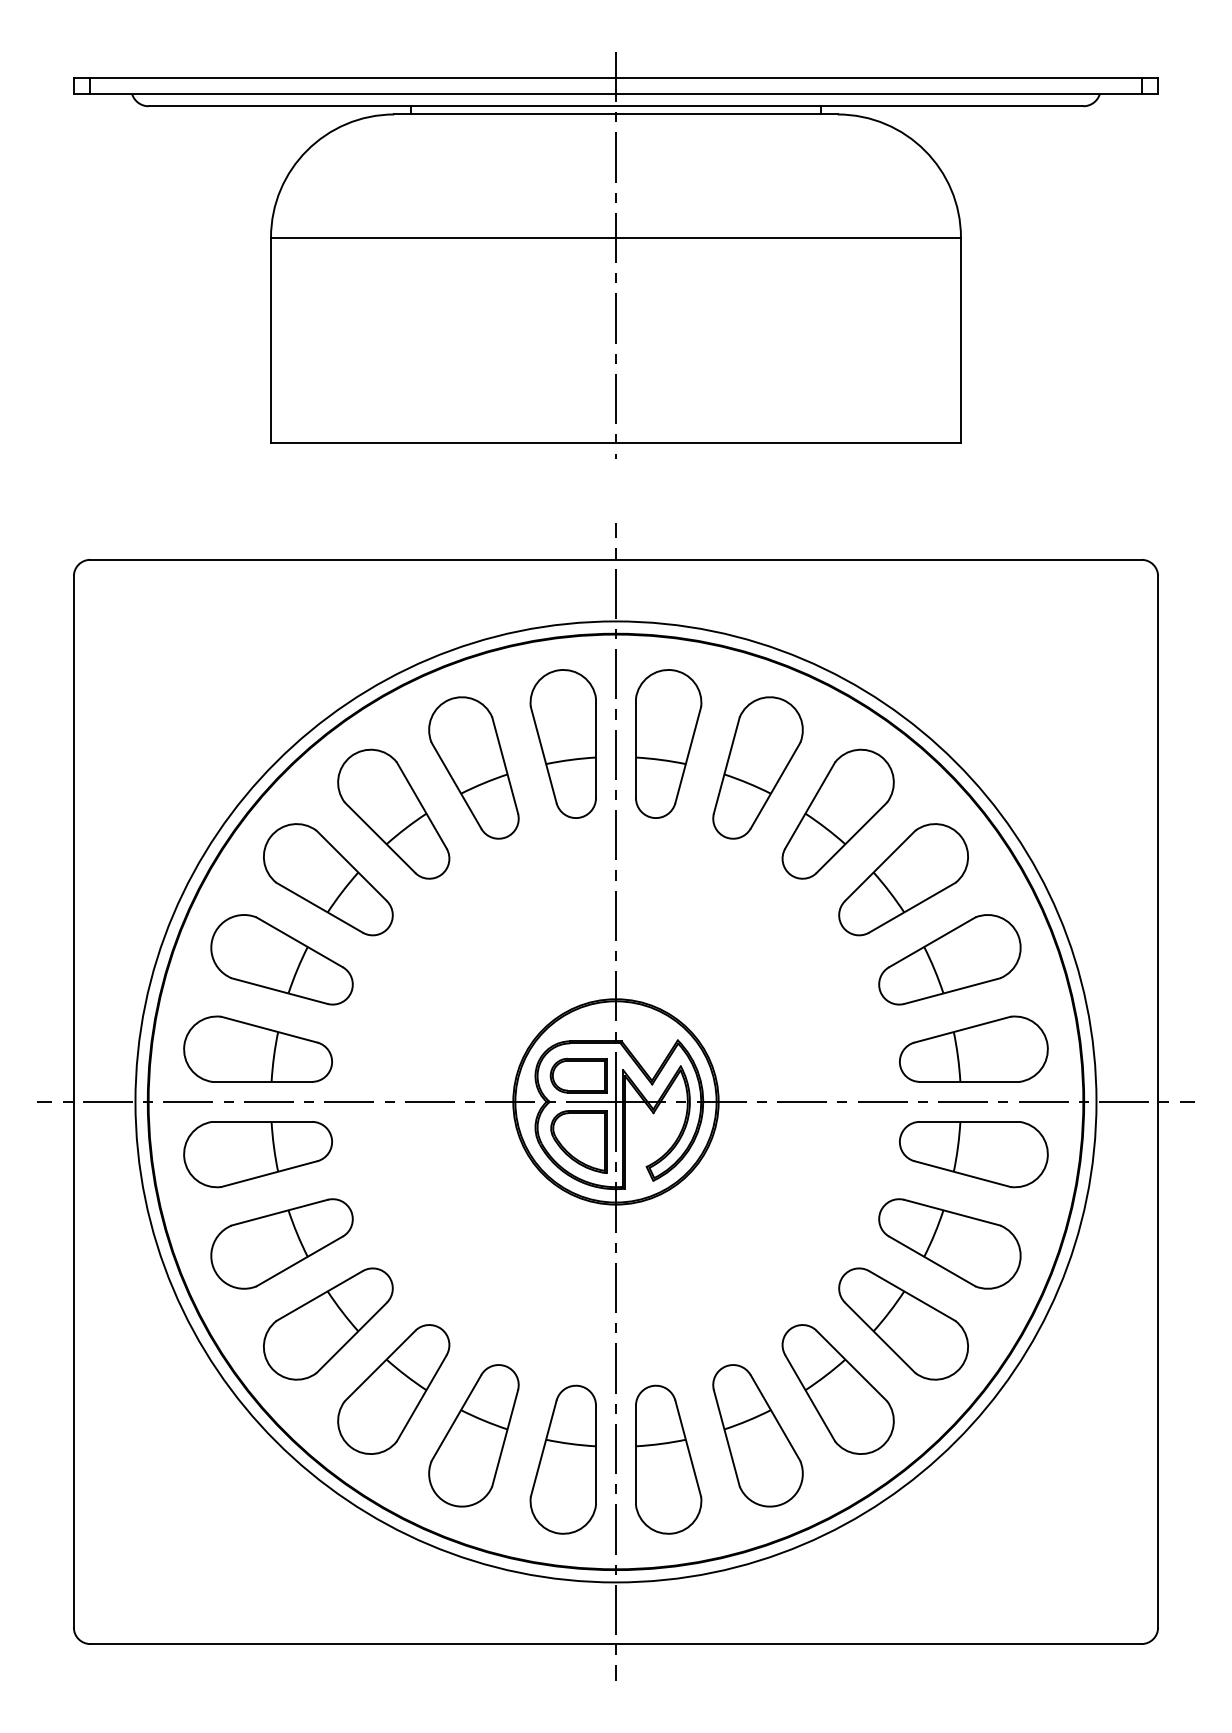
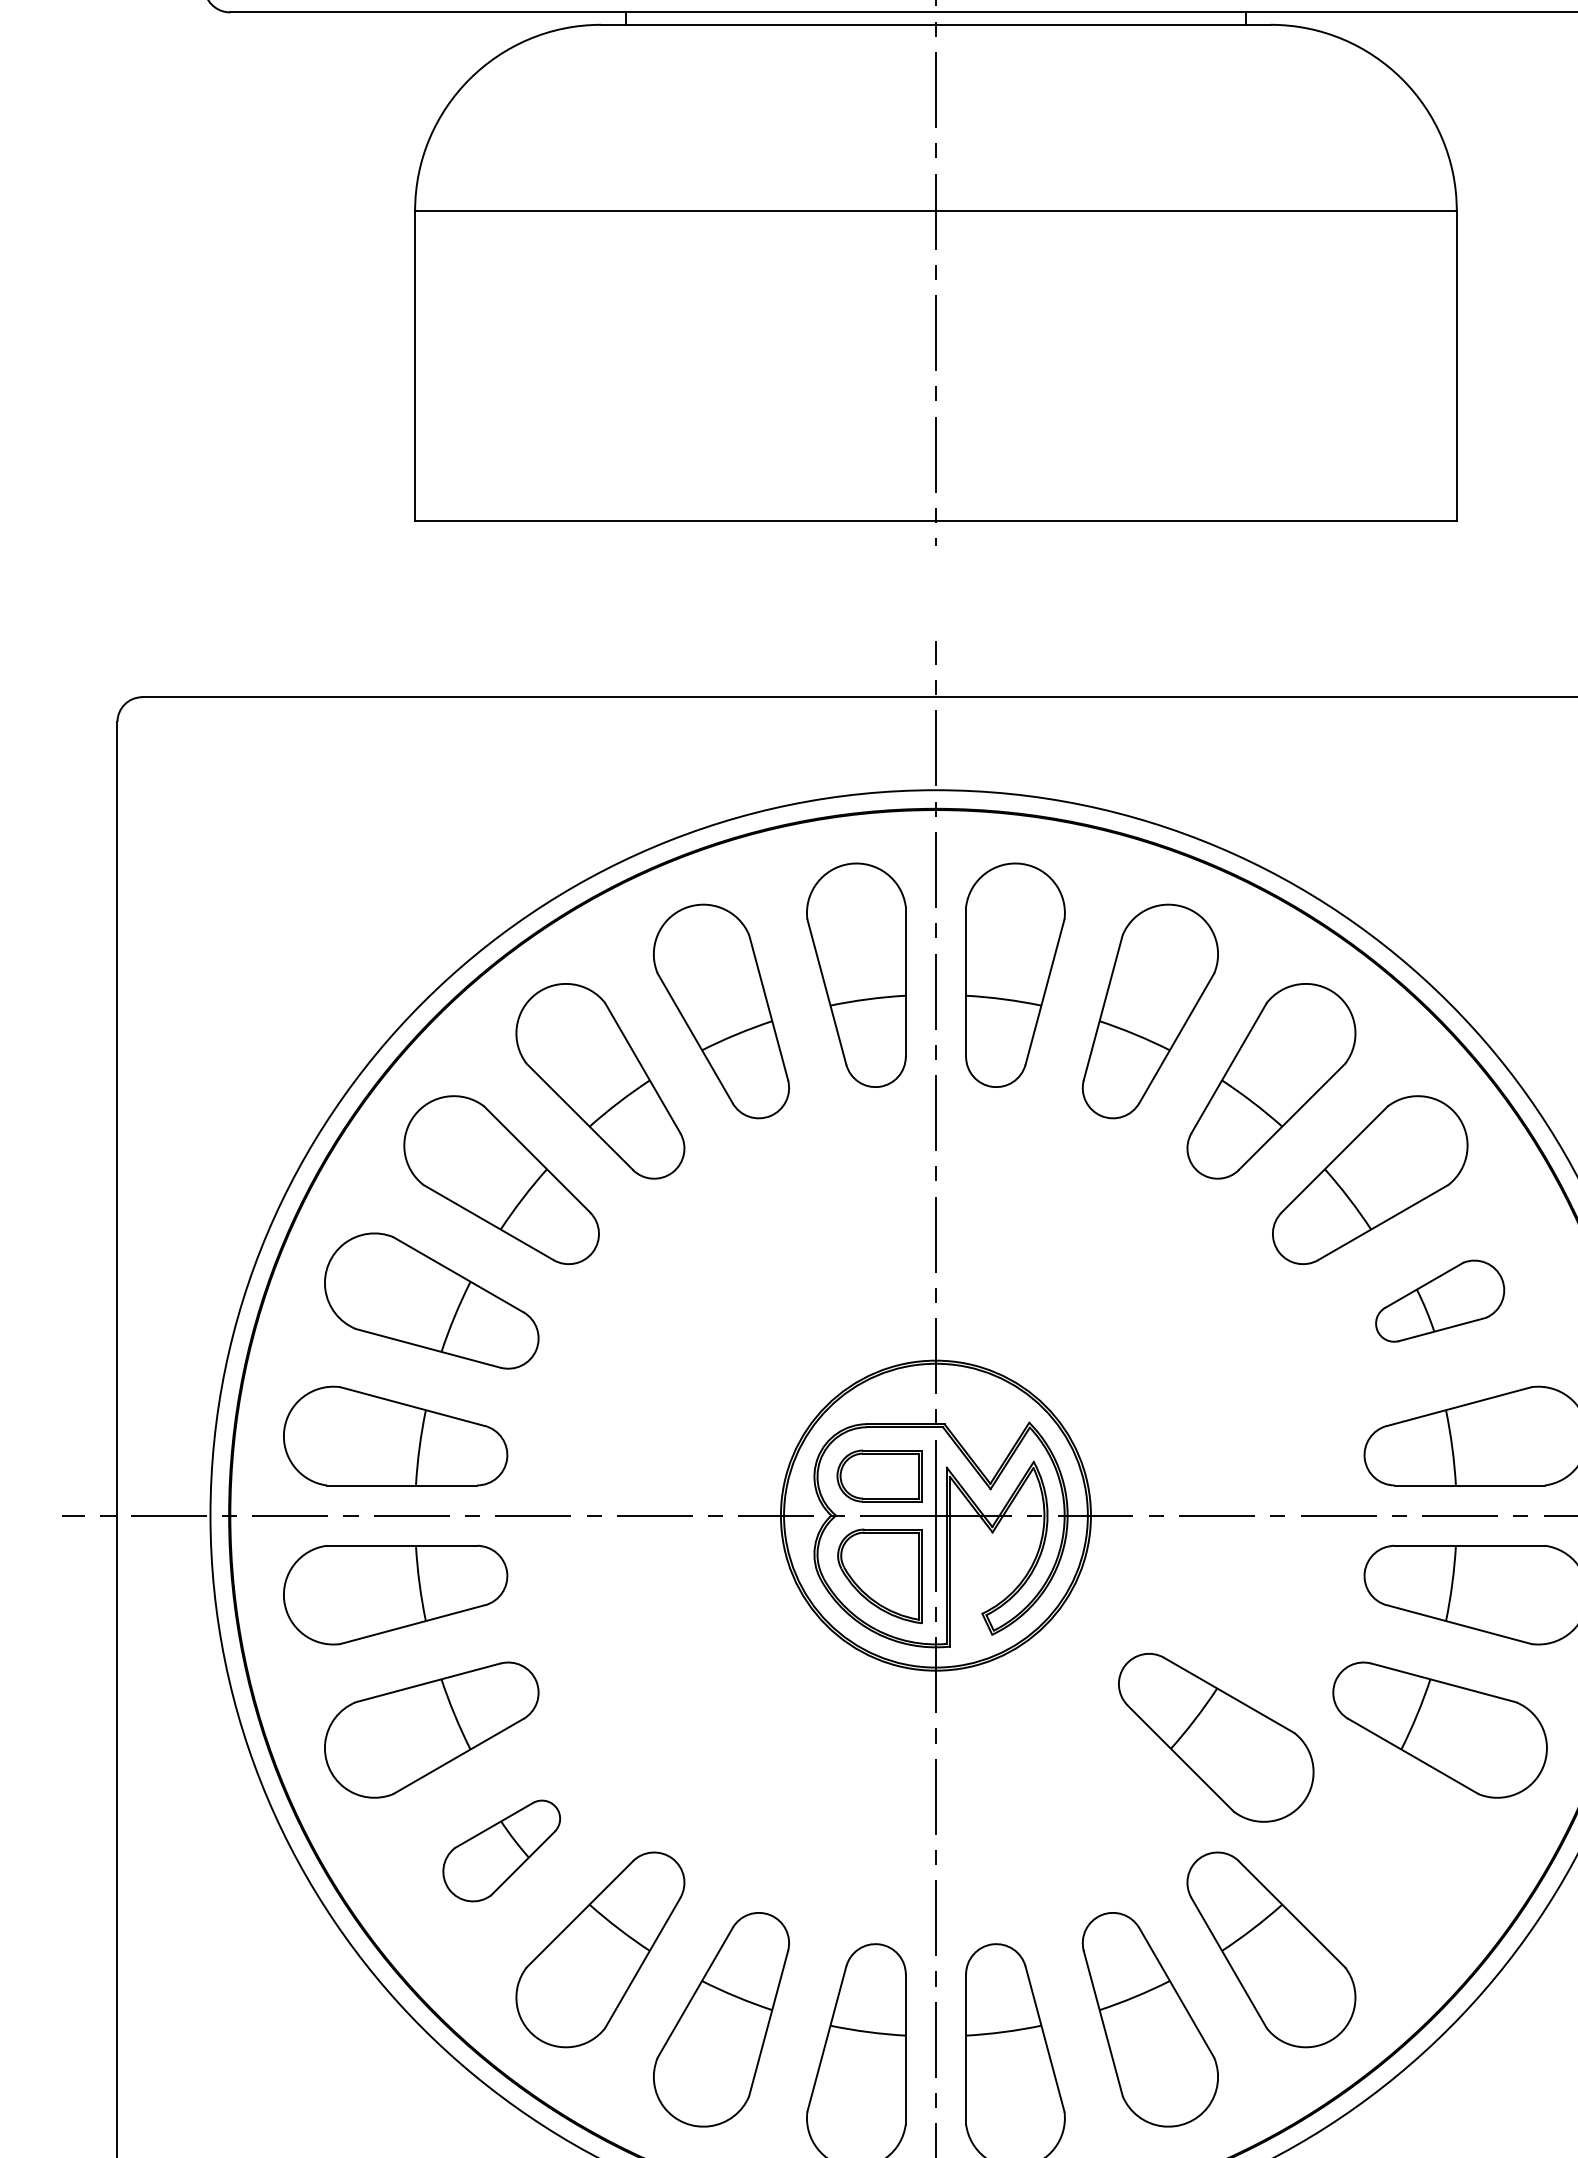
part: (949, 959) -> (1439, 1300), size x0.6
part: (328, 1323) -> (501, 1850), size x0.6
part: (903, 1323) -> (1216, 1736), moved

